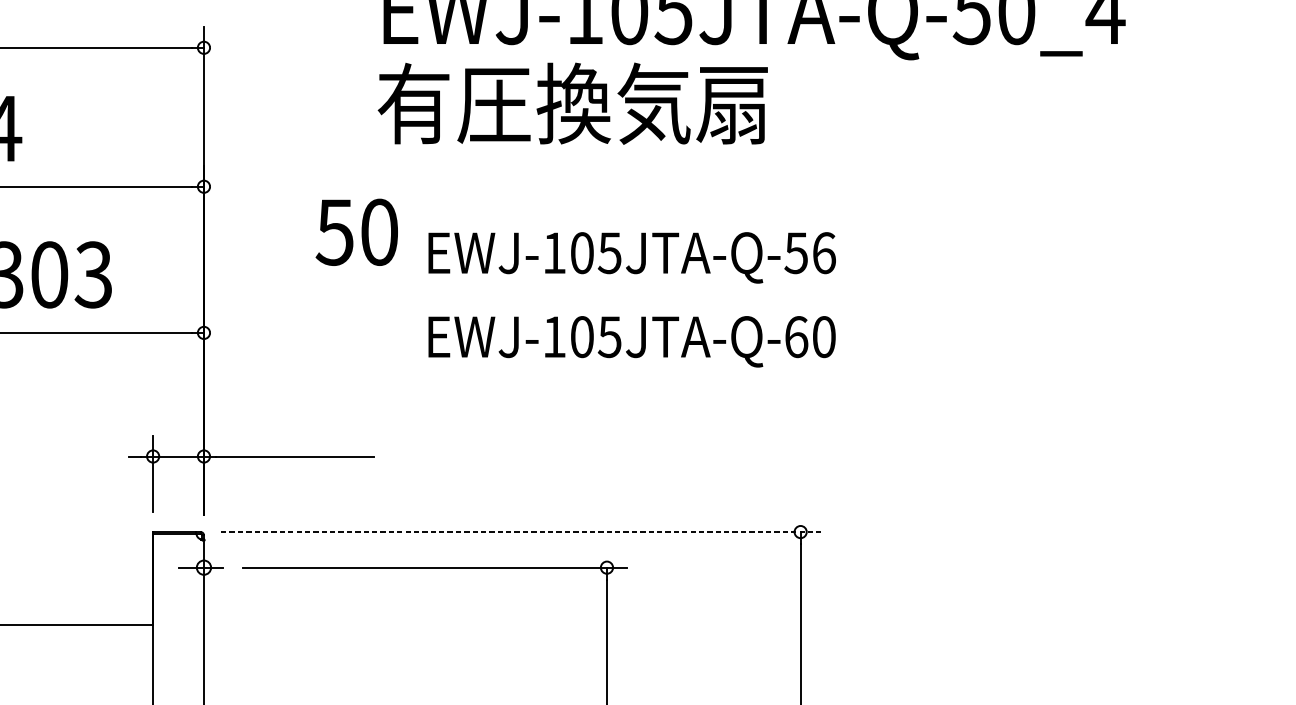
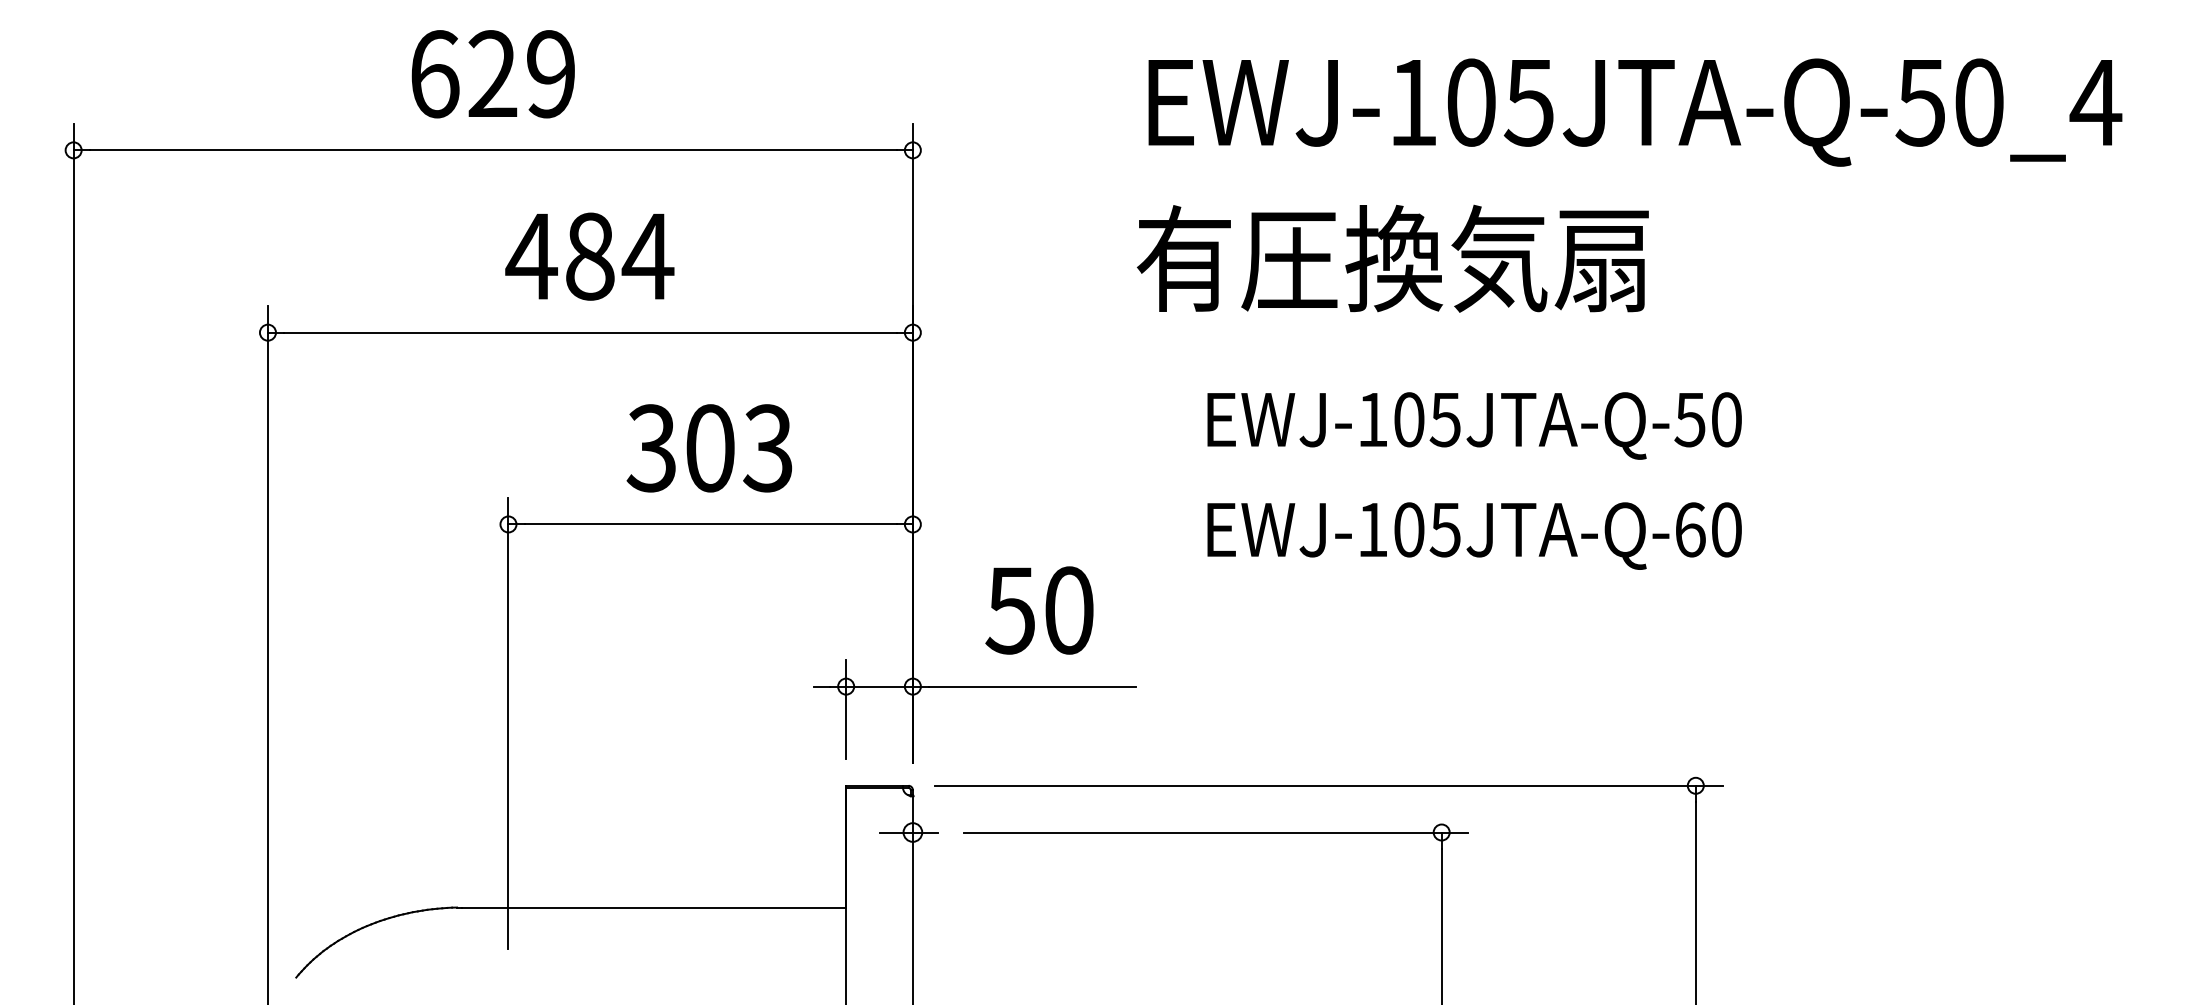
text: (572, 103) -> (1392, 258), moved
text: (356, 232) -> (1039, 610), moved
text: (824, 252) -> (1727, 419), EWJ-105JTA-Q-56 -> EWJ-105JTA-Q-50
line: (520, 531) -> (1328, 785), dashed -> solid

